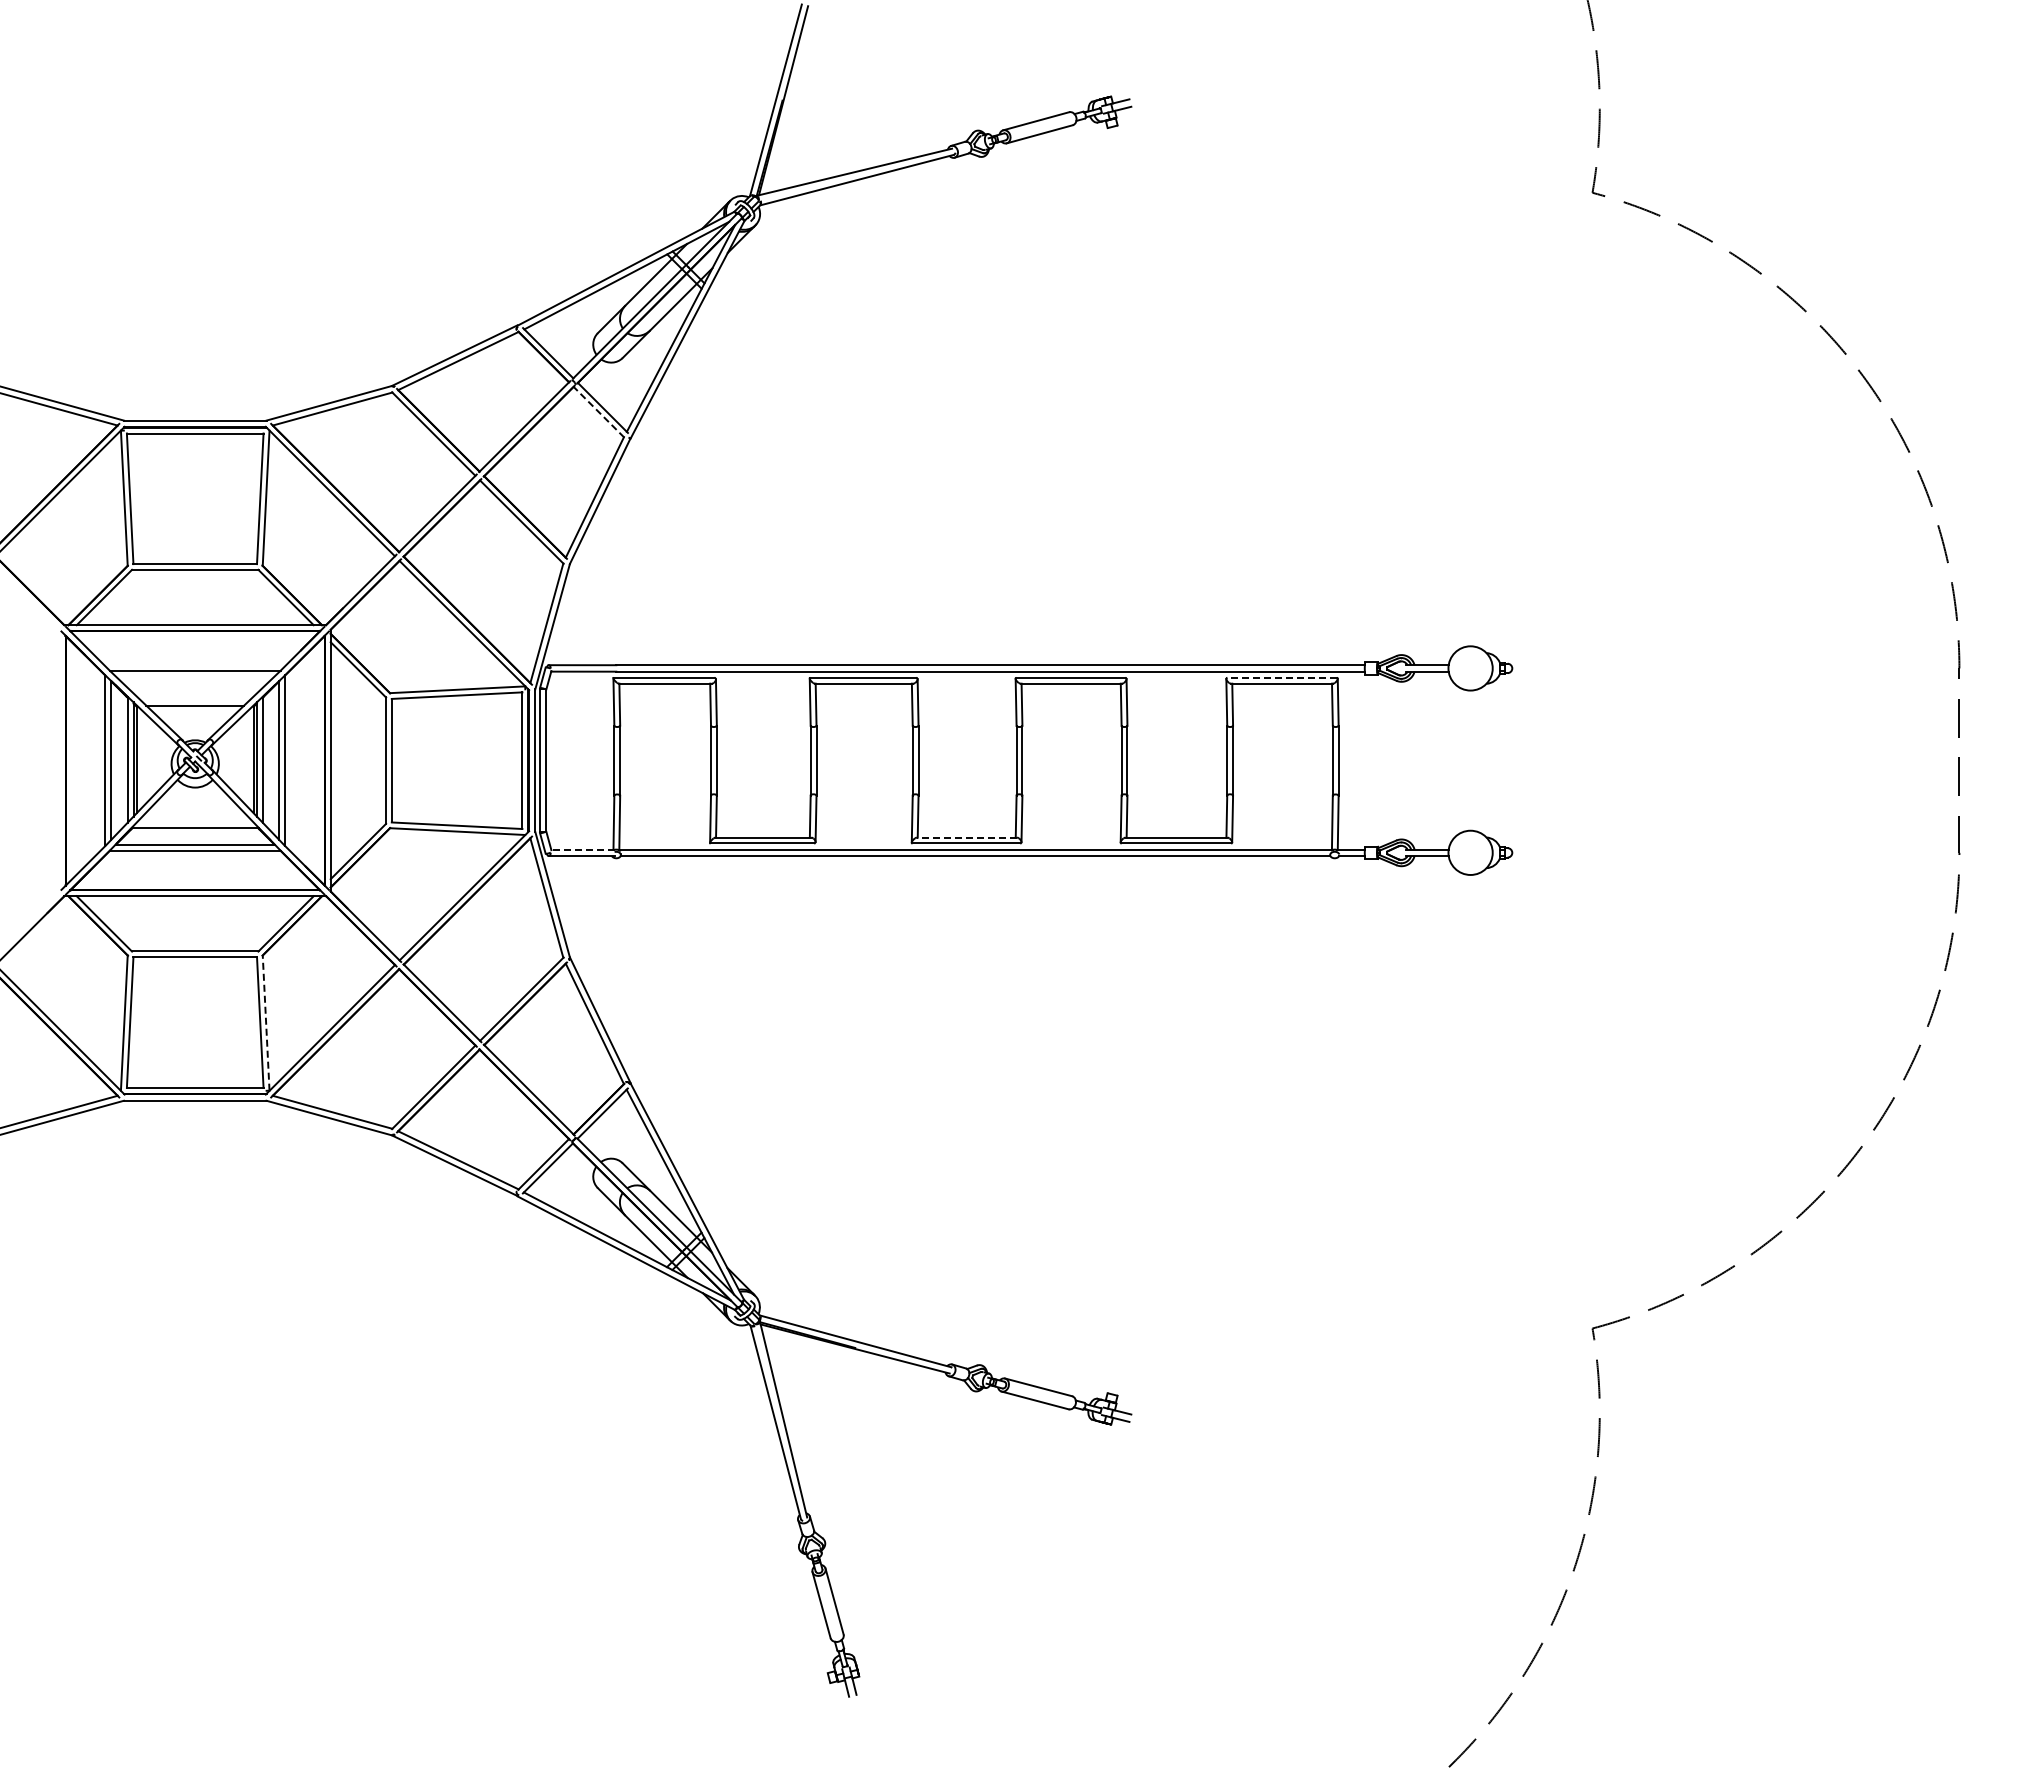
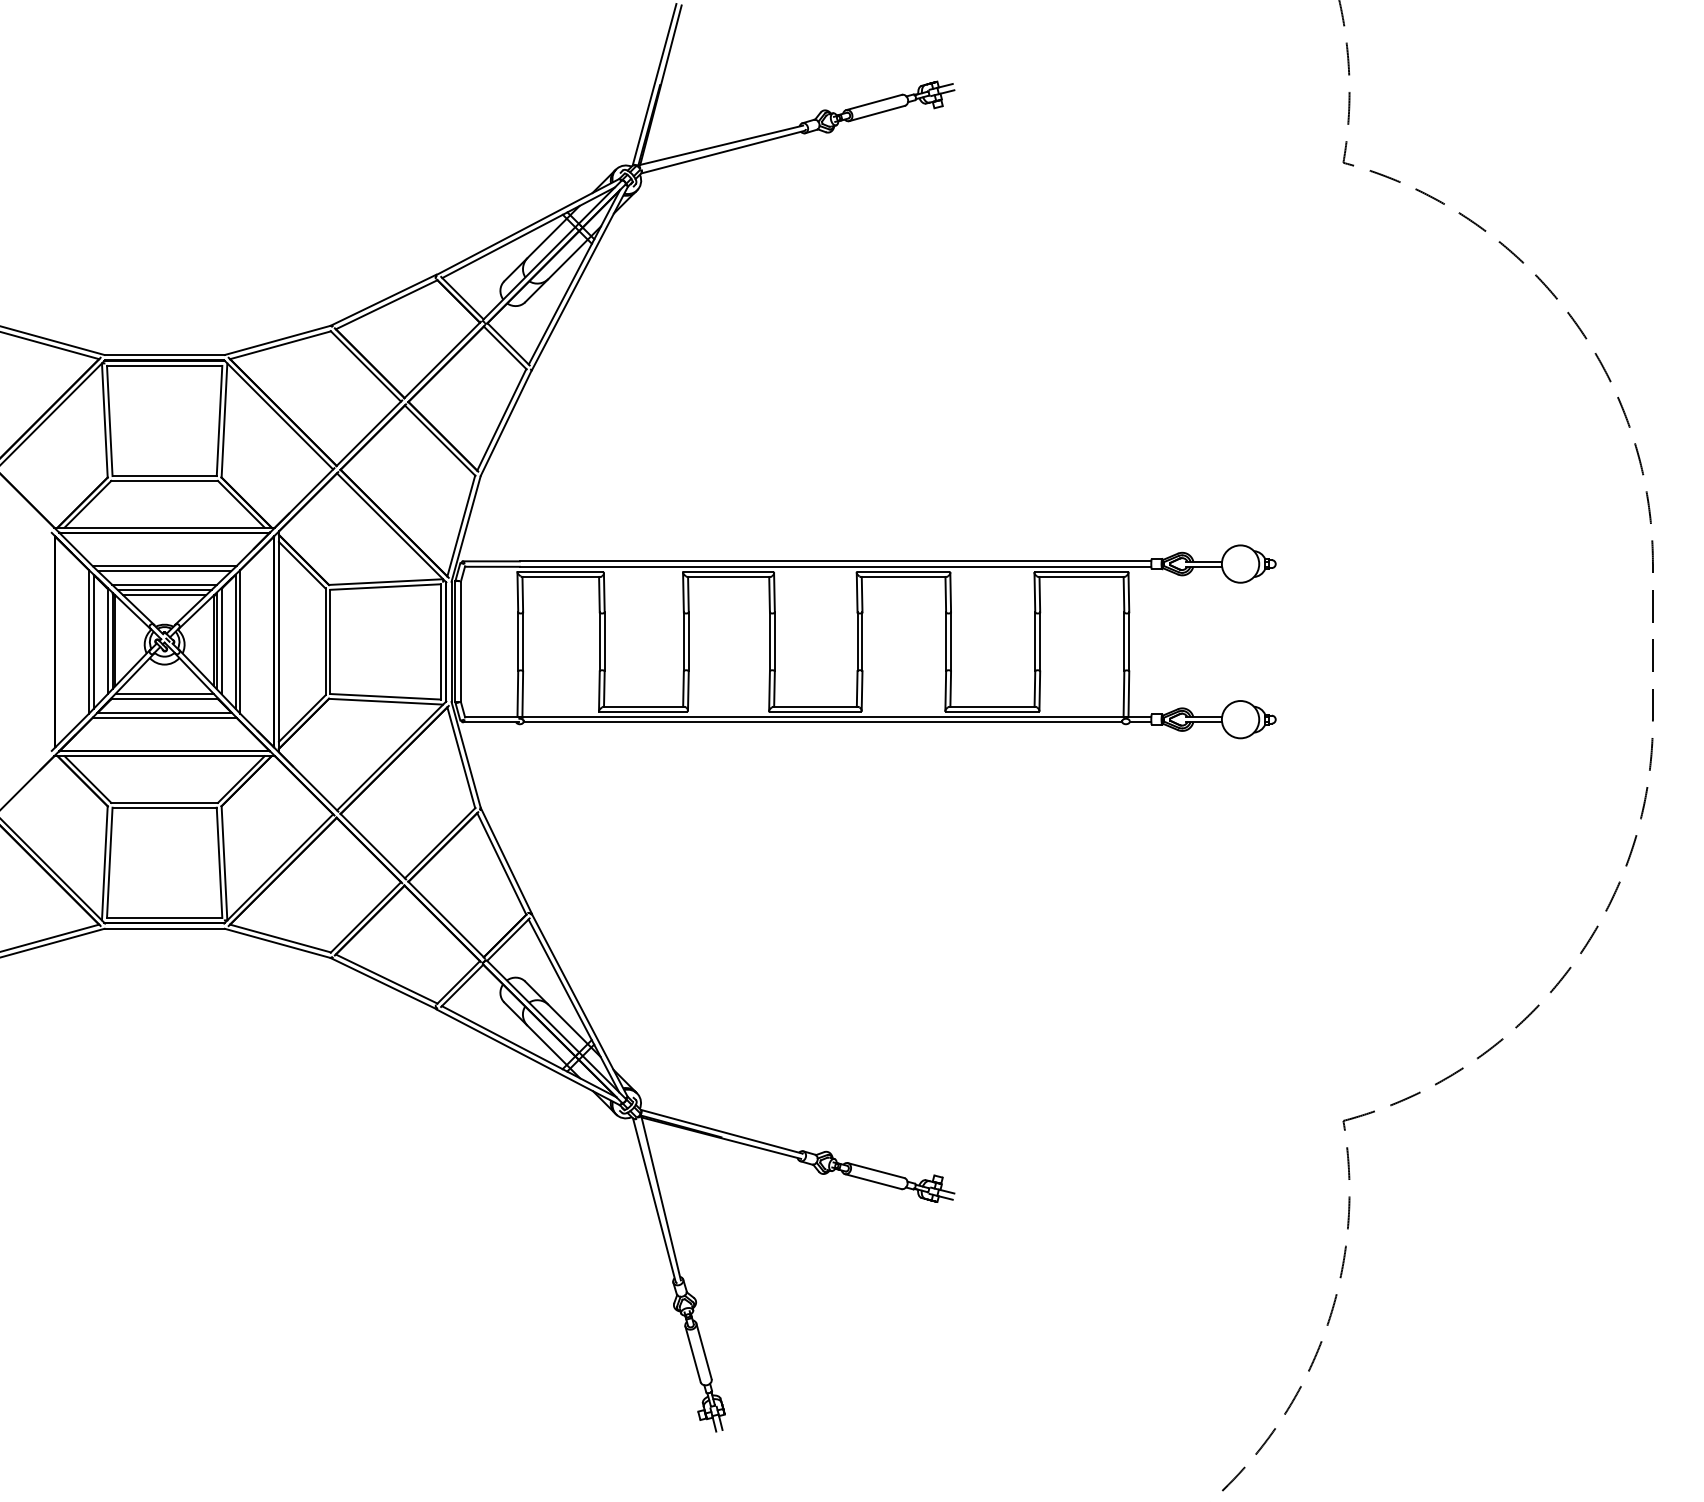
line: (599, 412) -> (505, 348), dashed -> solid
line: (195, 676) -> (164, 570), added
line: (1282, 677) -> (1081, 571), dashed -> solid
line: (195, 693) -> (164, 585), added
line: (195, 699) -> (164, 590), added
line: (194, 822) -> (164, 694), added
line: (966, 837) -> (815, 706), dashed -> solid
line: (582, 849) -> (491, 716), dashed -> solid
line: (266, 1023) -> (224, 863), dashed -> solid

